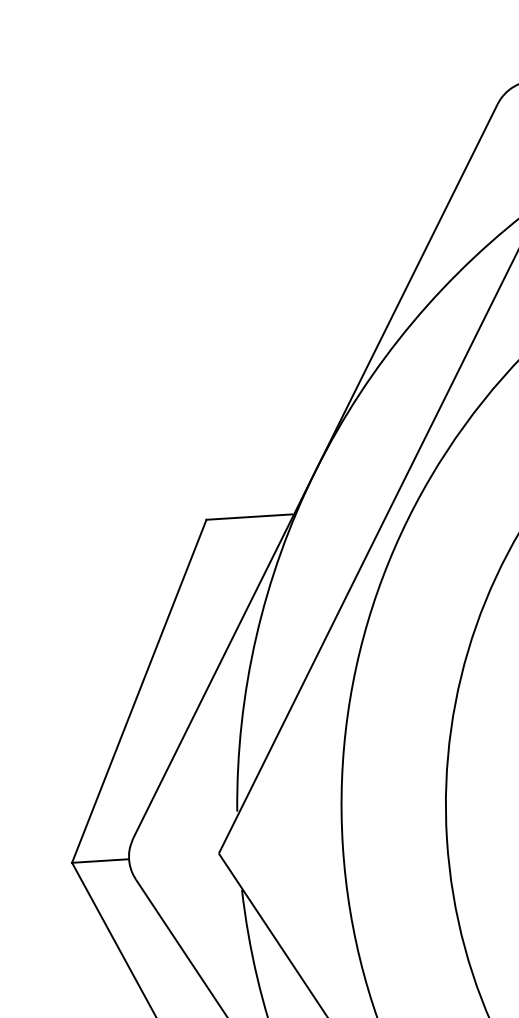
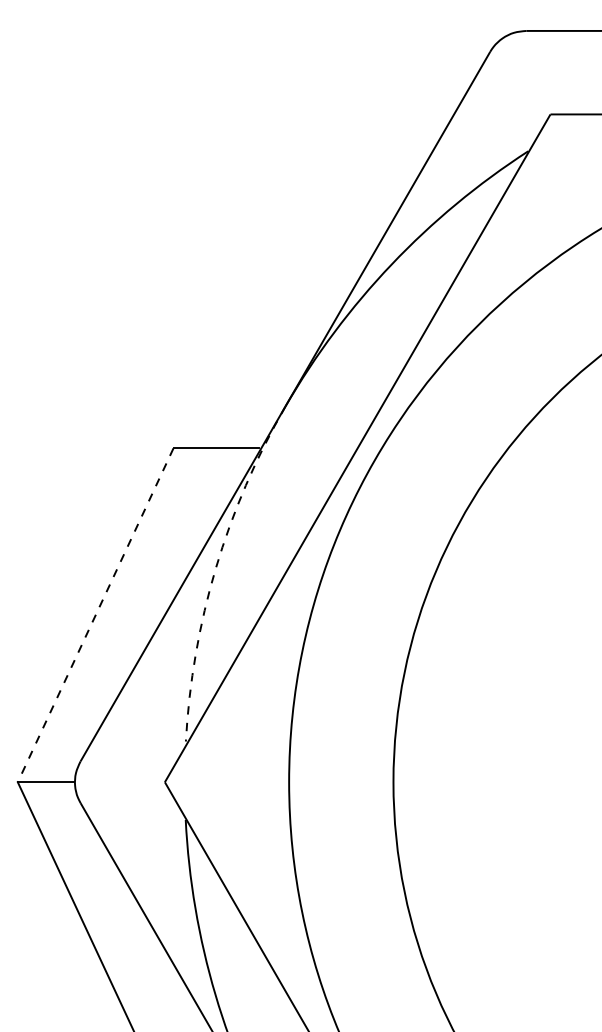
arc: (255, 637) -> (215, 568), solid -> dashed
line: (139, 691) -> (95, 615), solid -> dashed

